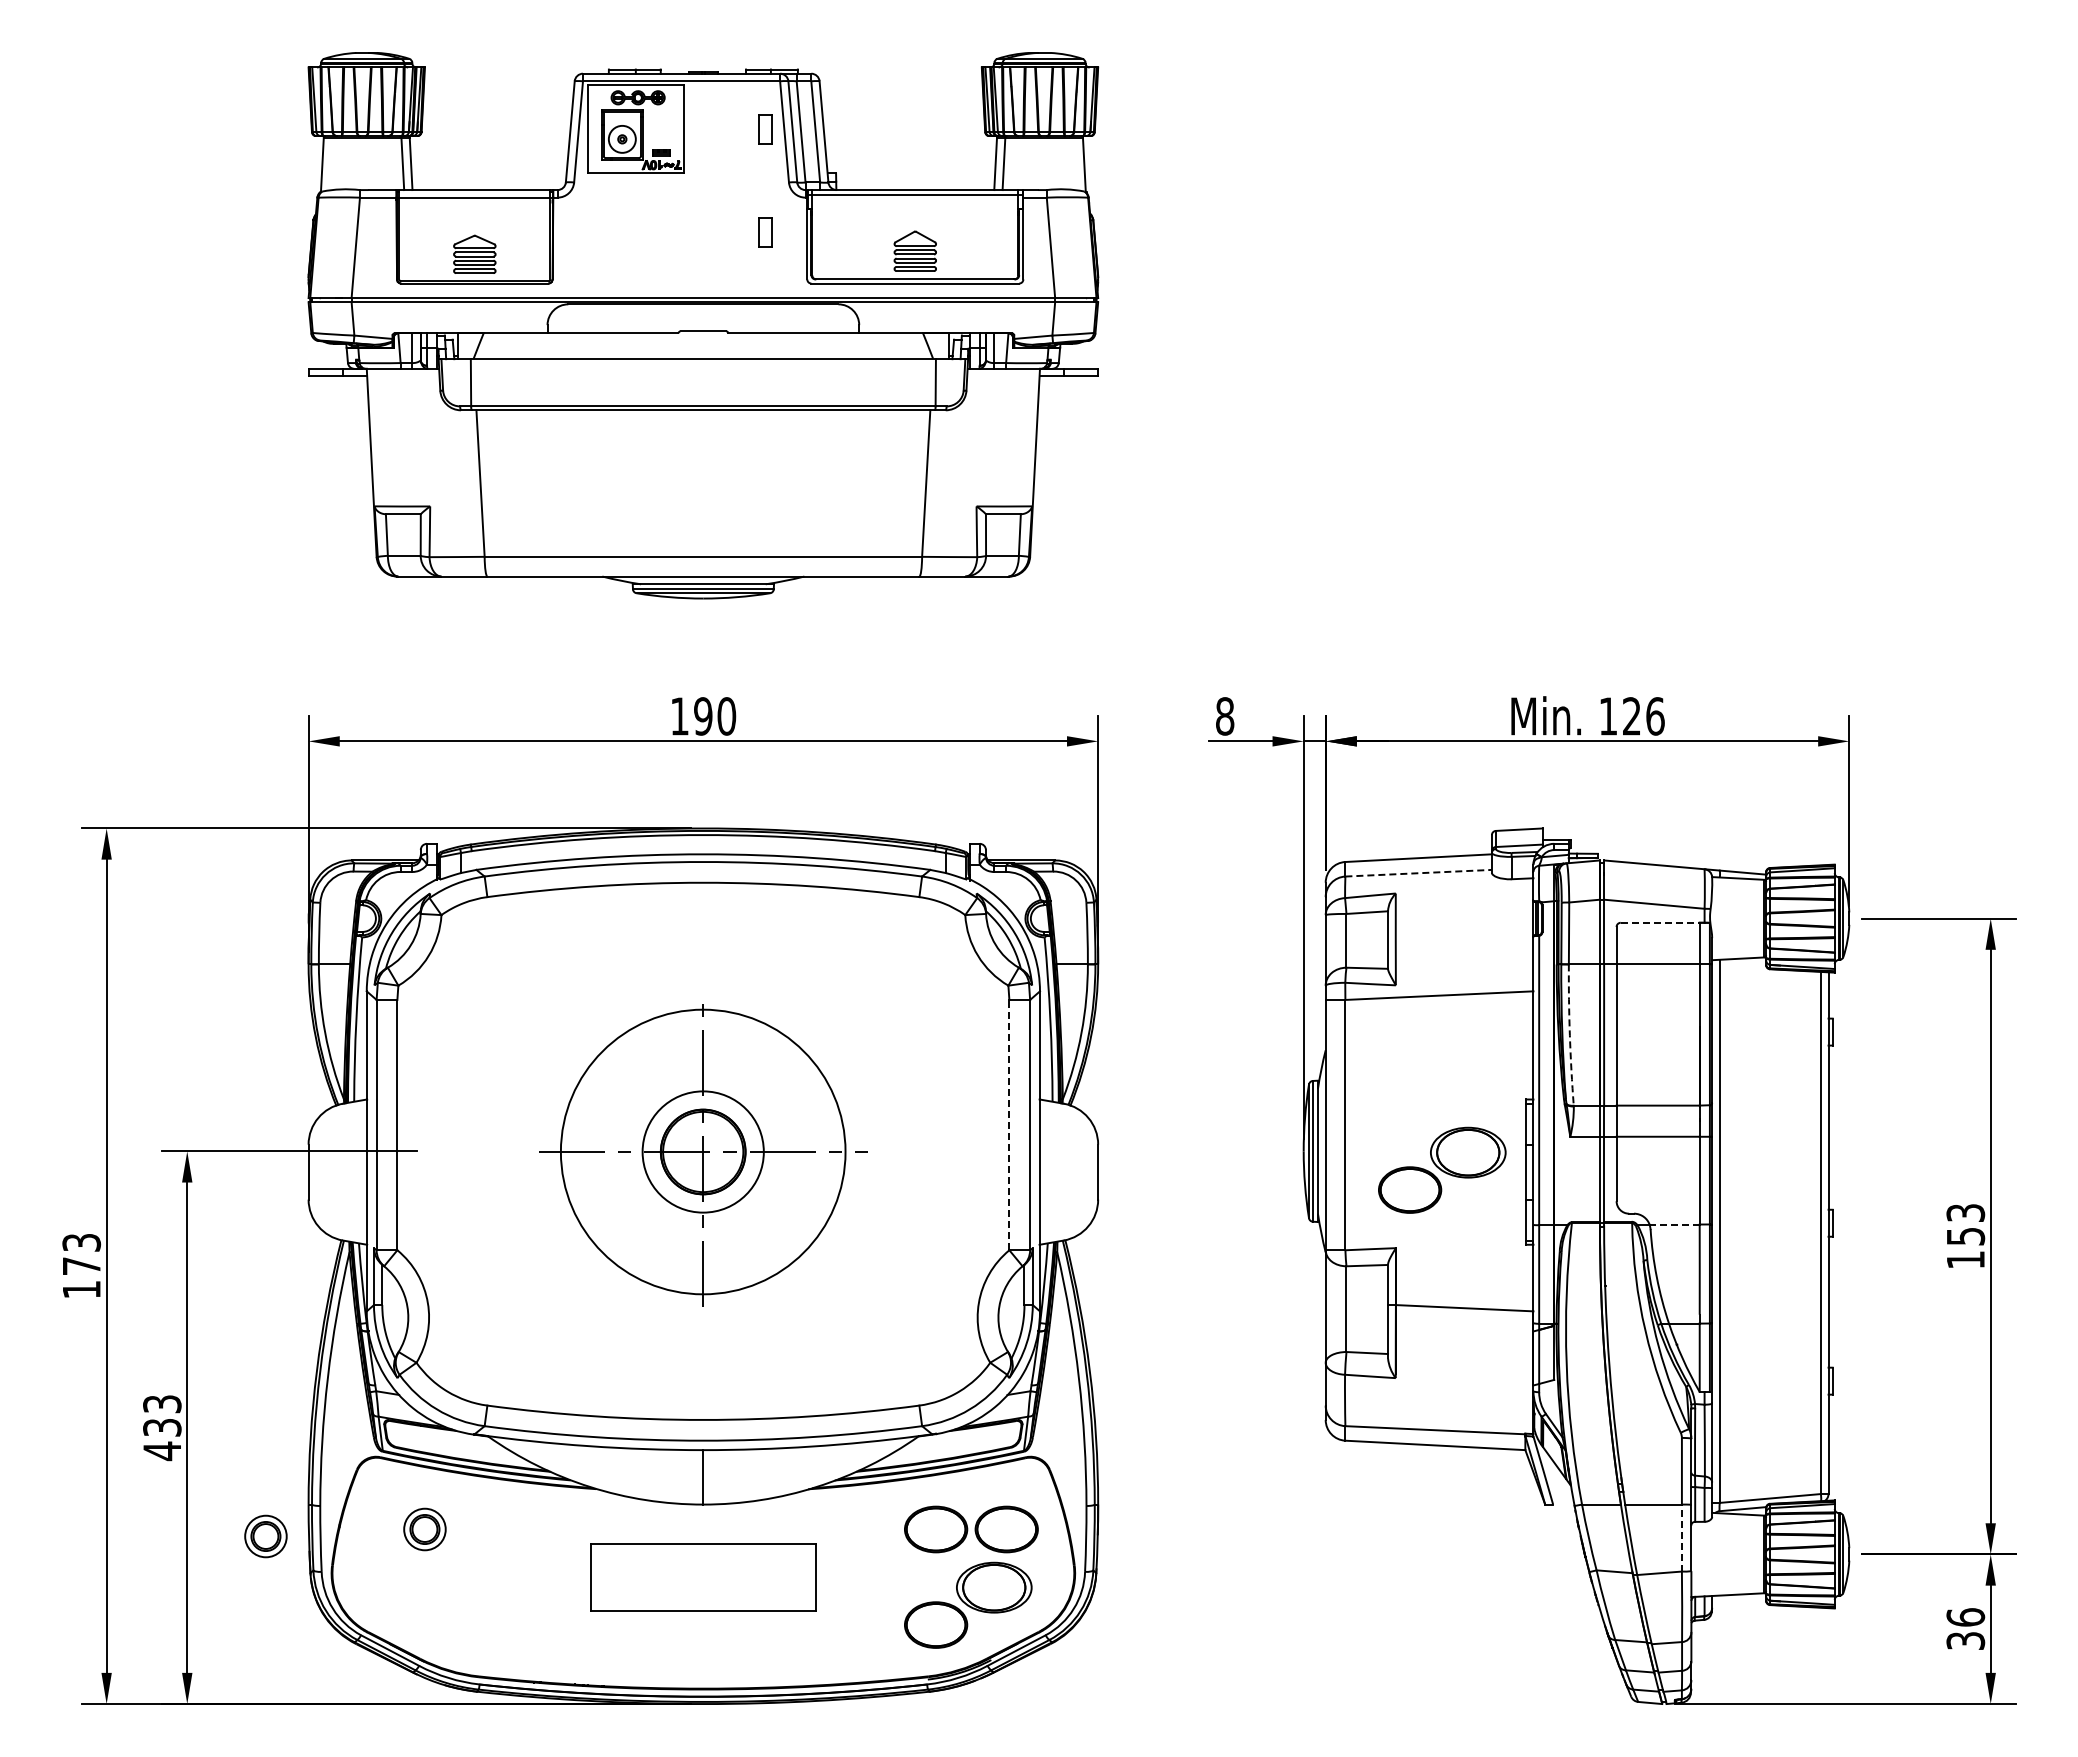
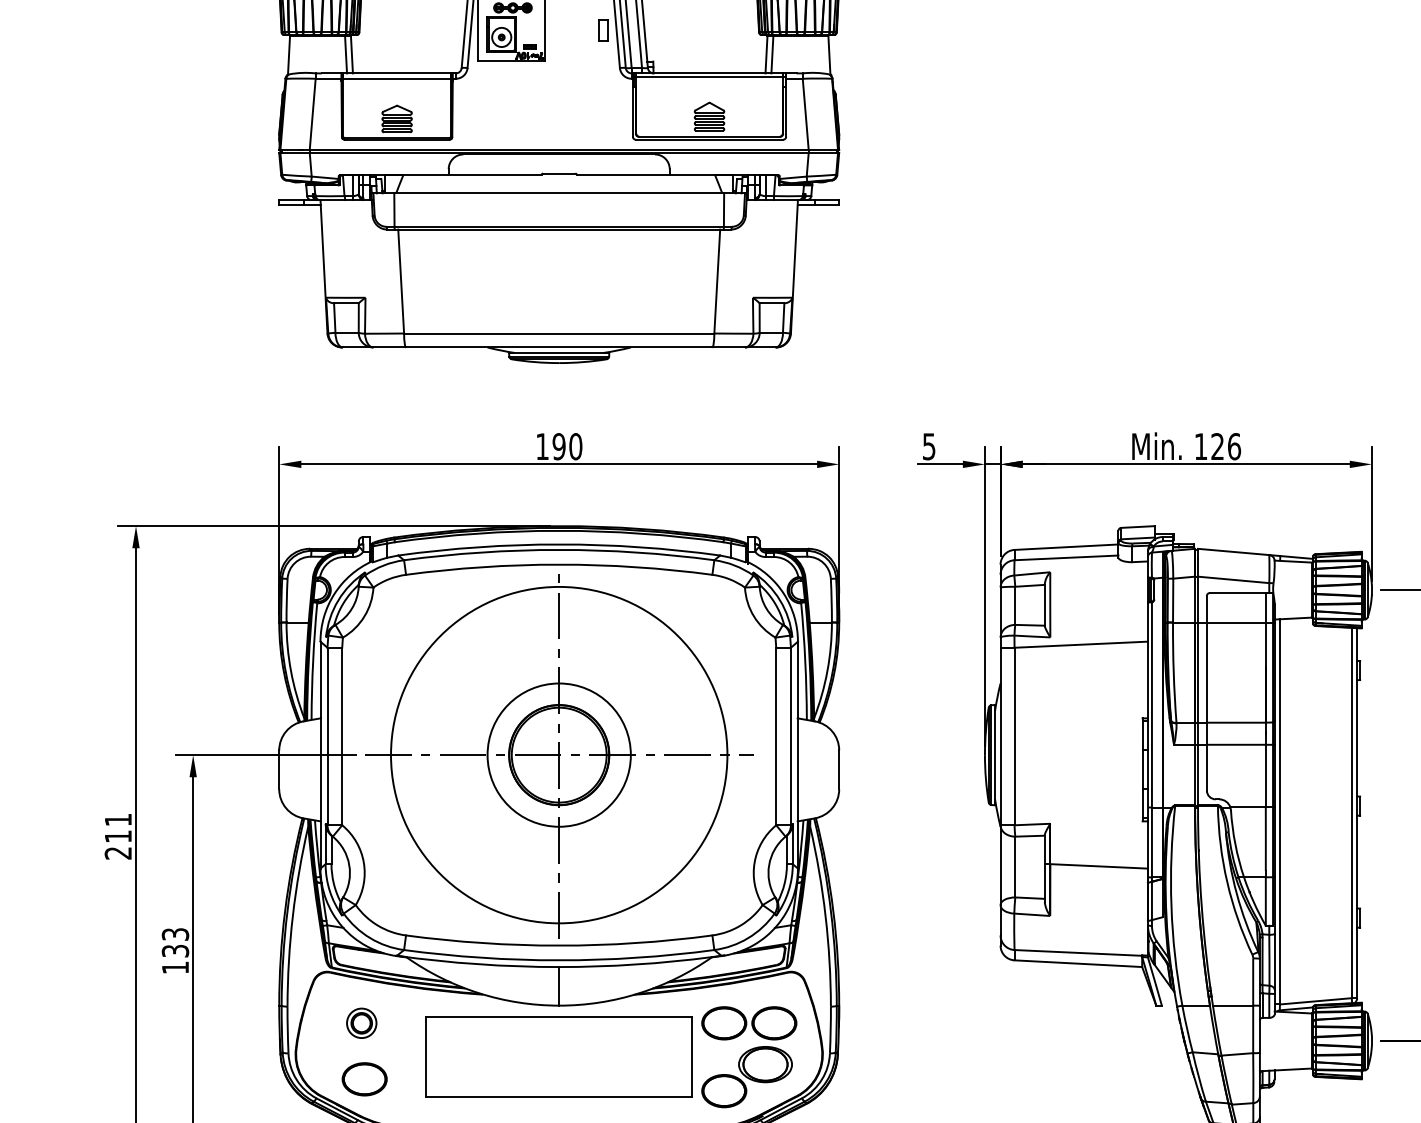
part: (765, 232) -> (603, 103), removed
text: (1225, 716) -> (929, 446), 8 -> 5
line: (1419, 873) -> (1067, 558), dashed -> solid
line: (1660, 922) -> (1238, 592), dashed -> solid
arc: (1569, 1035) -> (1173, 672), dashed -> solid
line: (1009, 1124) -> (776, 736), dashed -> solid
part: (702, 1152) -> (558, 755), size x1.67
part: (1442, 1169) -> (1083, 768), removed
line: (1675, 1225) -> (1248, 807), dashed -> solid
text: (81, 1266) -> (118, 836), 173 -> 211
text: (161, 1451) -> (174, 968), 433 -> 133
part: (265, 1536) -> (248, 1028), removed
line: (1681, 1537) -> (1252, 1028), dashed -> solid
part: (703, 1576) -> (559, 1056), size x1.67
part: (429, 1608) -> (364, 1079), added

